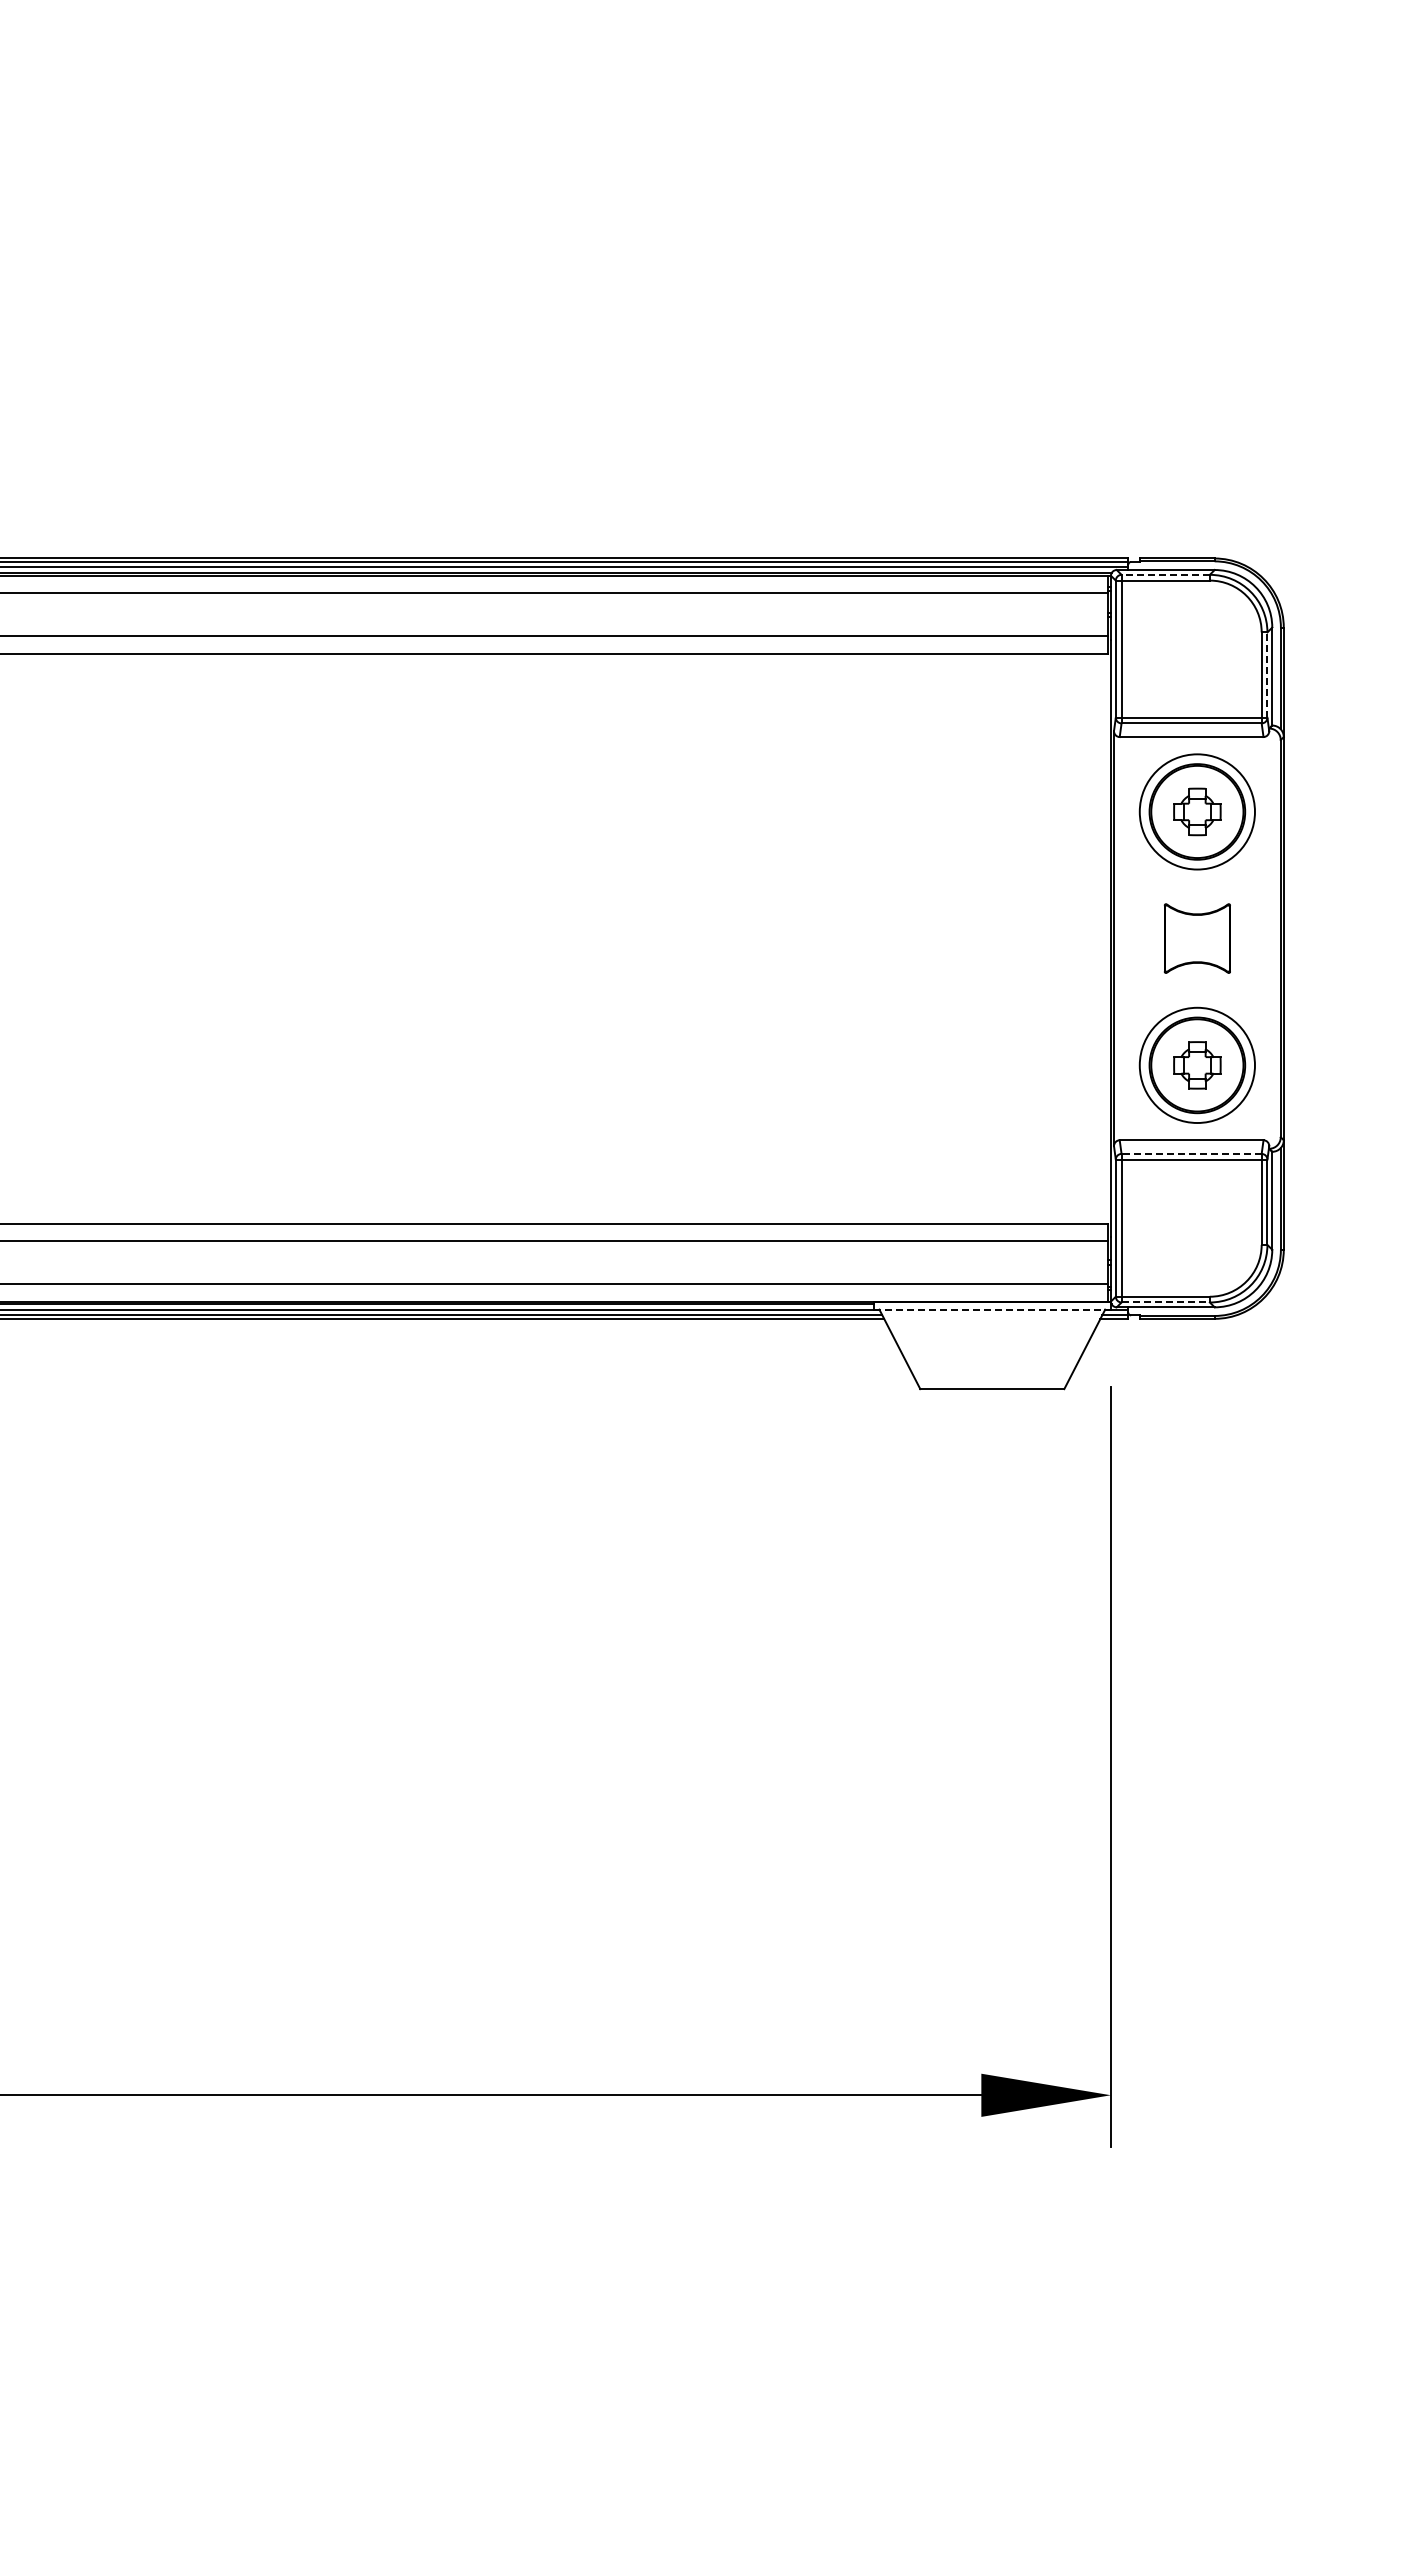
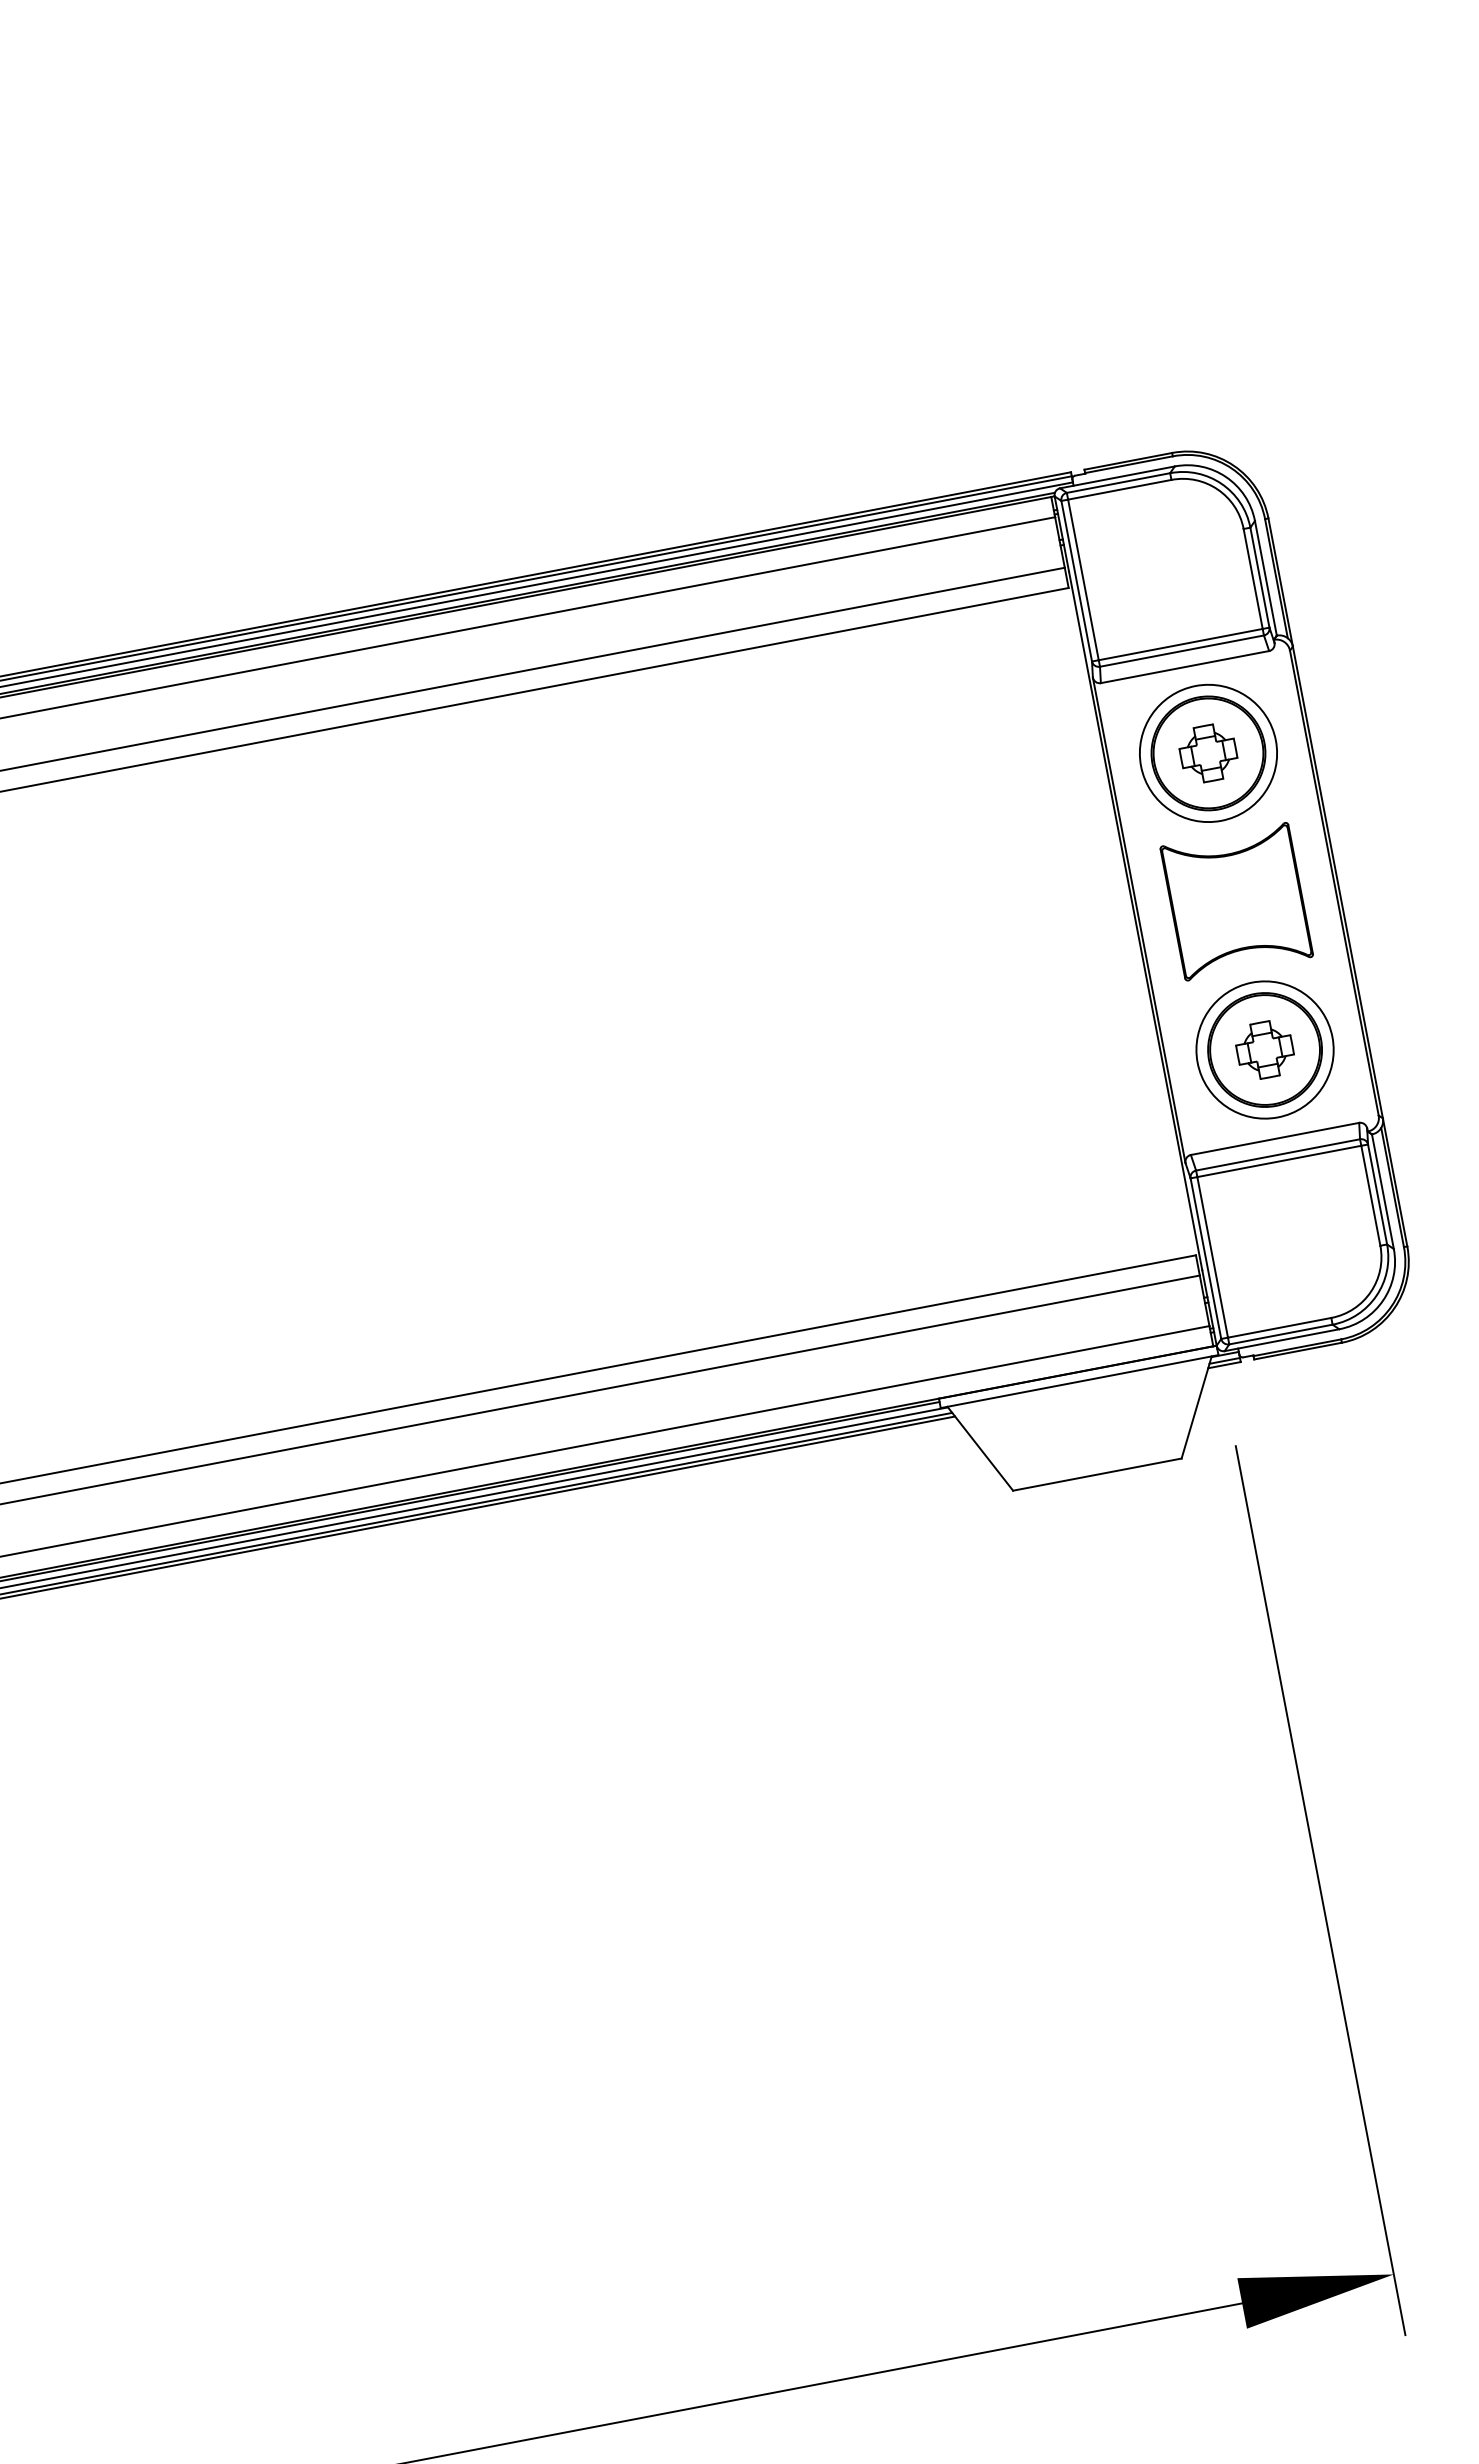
line: (1165, 574) -> (1118, 482), dashed -> solid
line: (1267, 675) -> (1260, 578), dashed -> solid
part: (1197, 938) -> (1236, 901), size x1.67
line: (1191, 1153) -> (1277, 1154), dashed -> solid
line: (1166, 1302) -> (1281, 1334), dashed -> solid
line: (992, 1309) -> (1079, 1381), dashed -> solid

